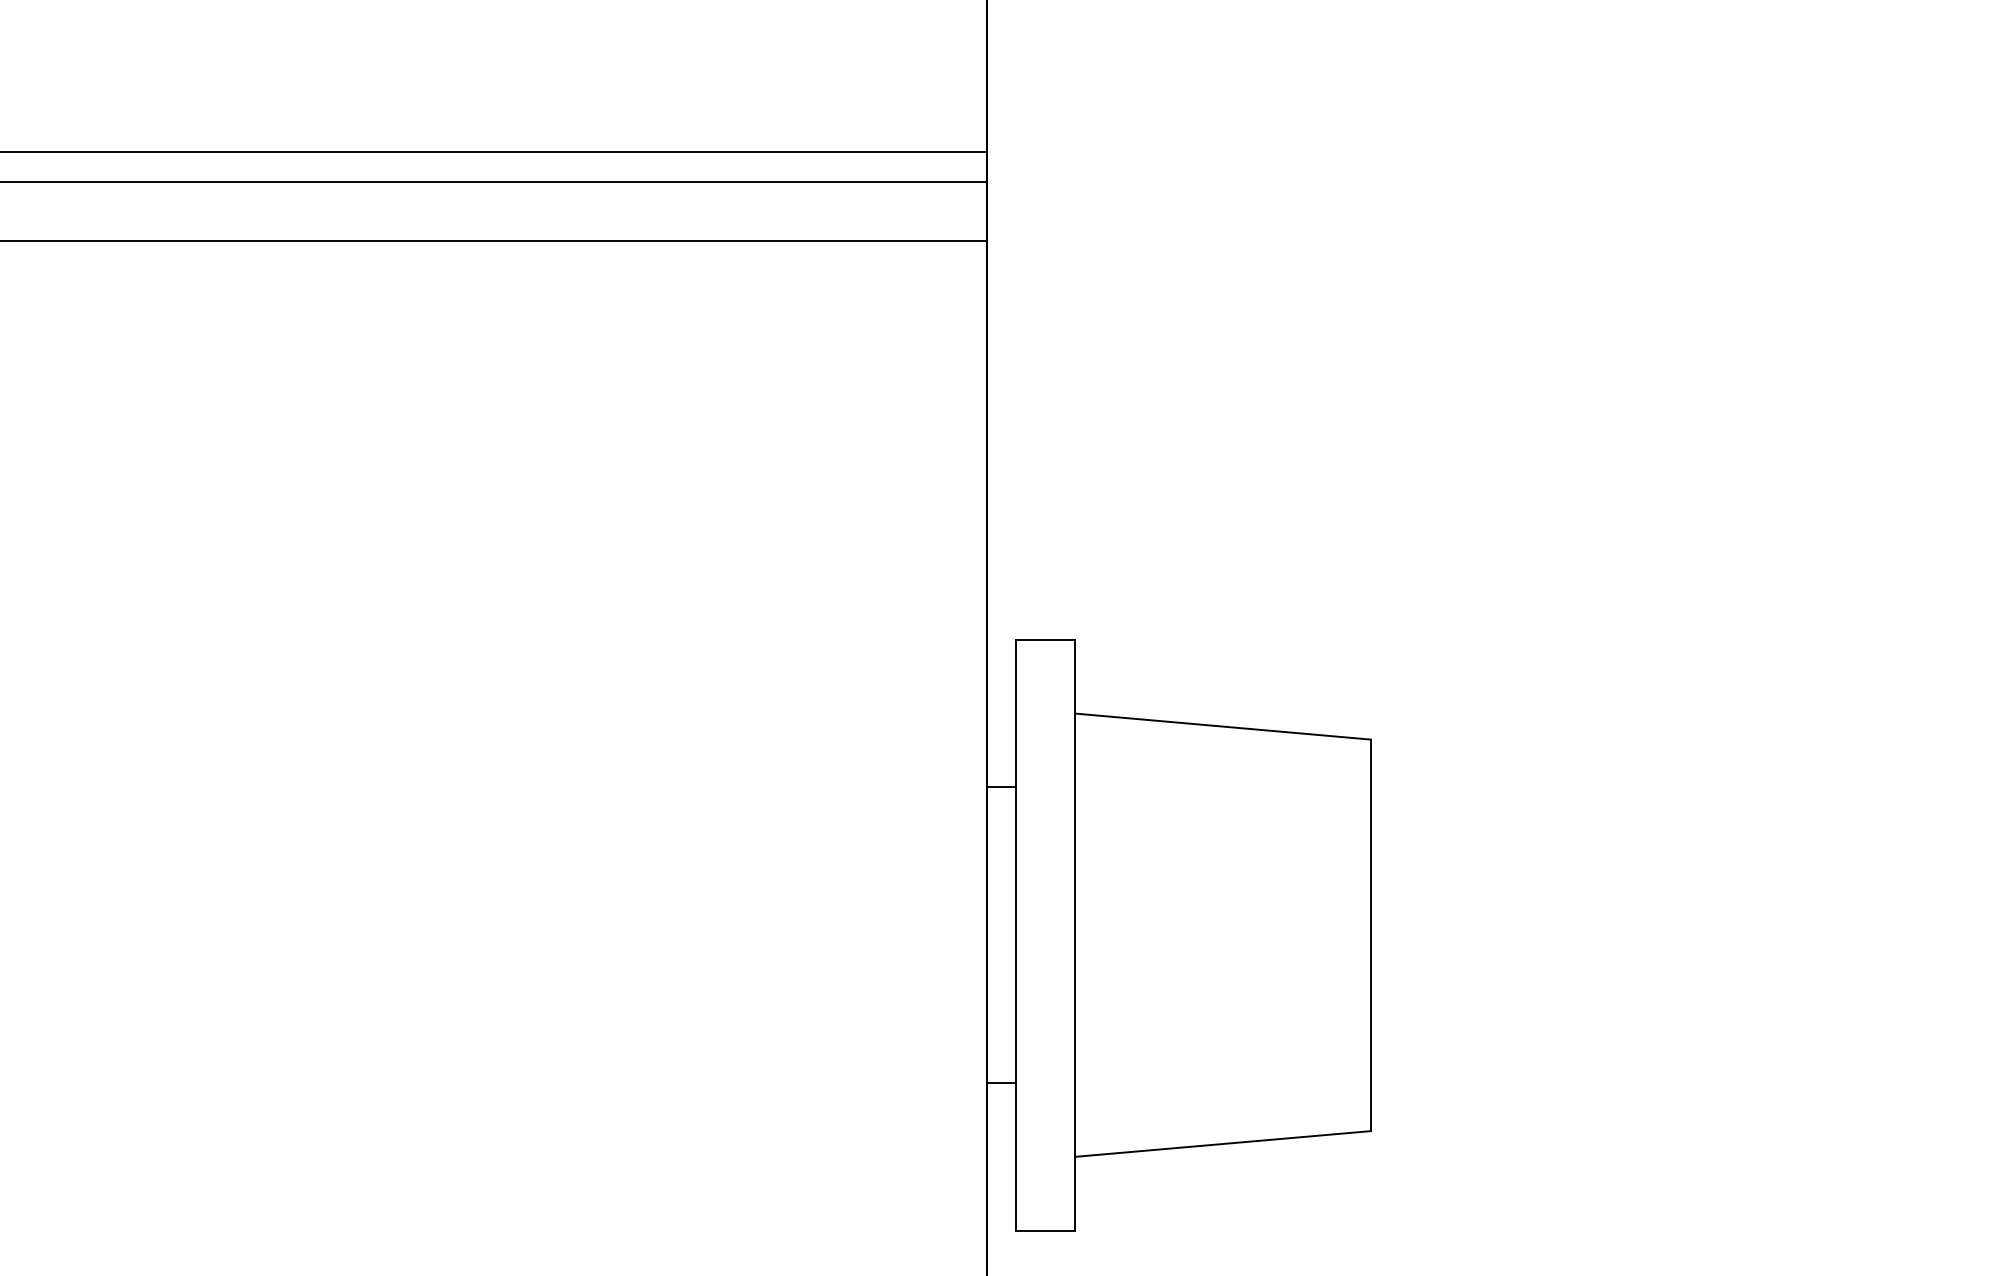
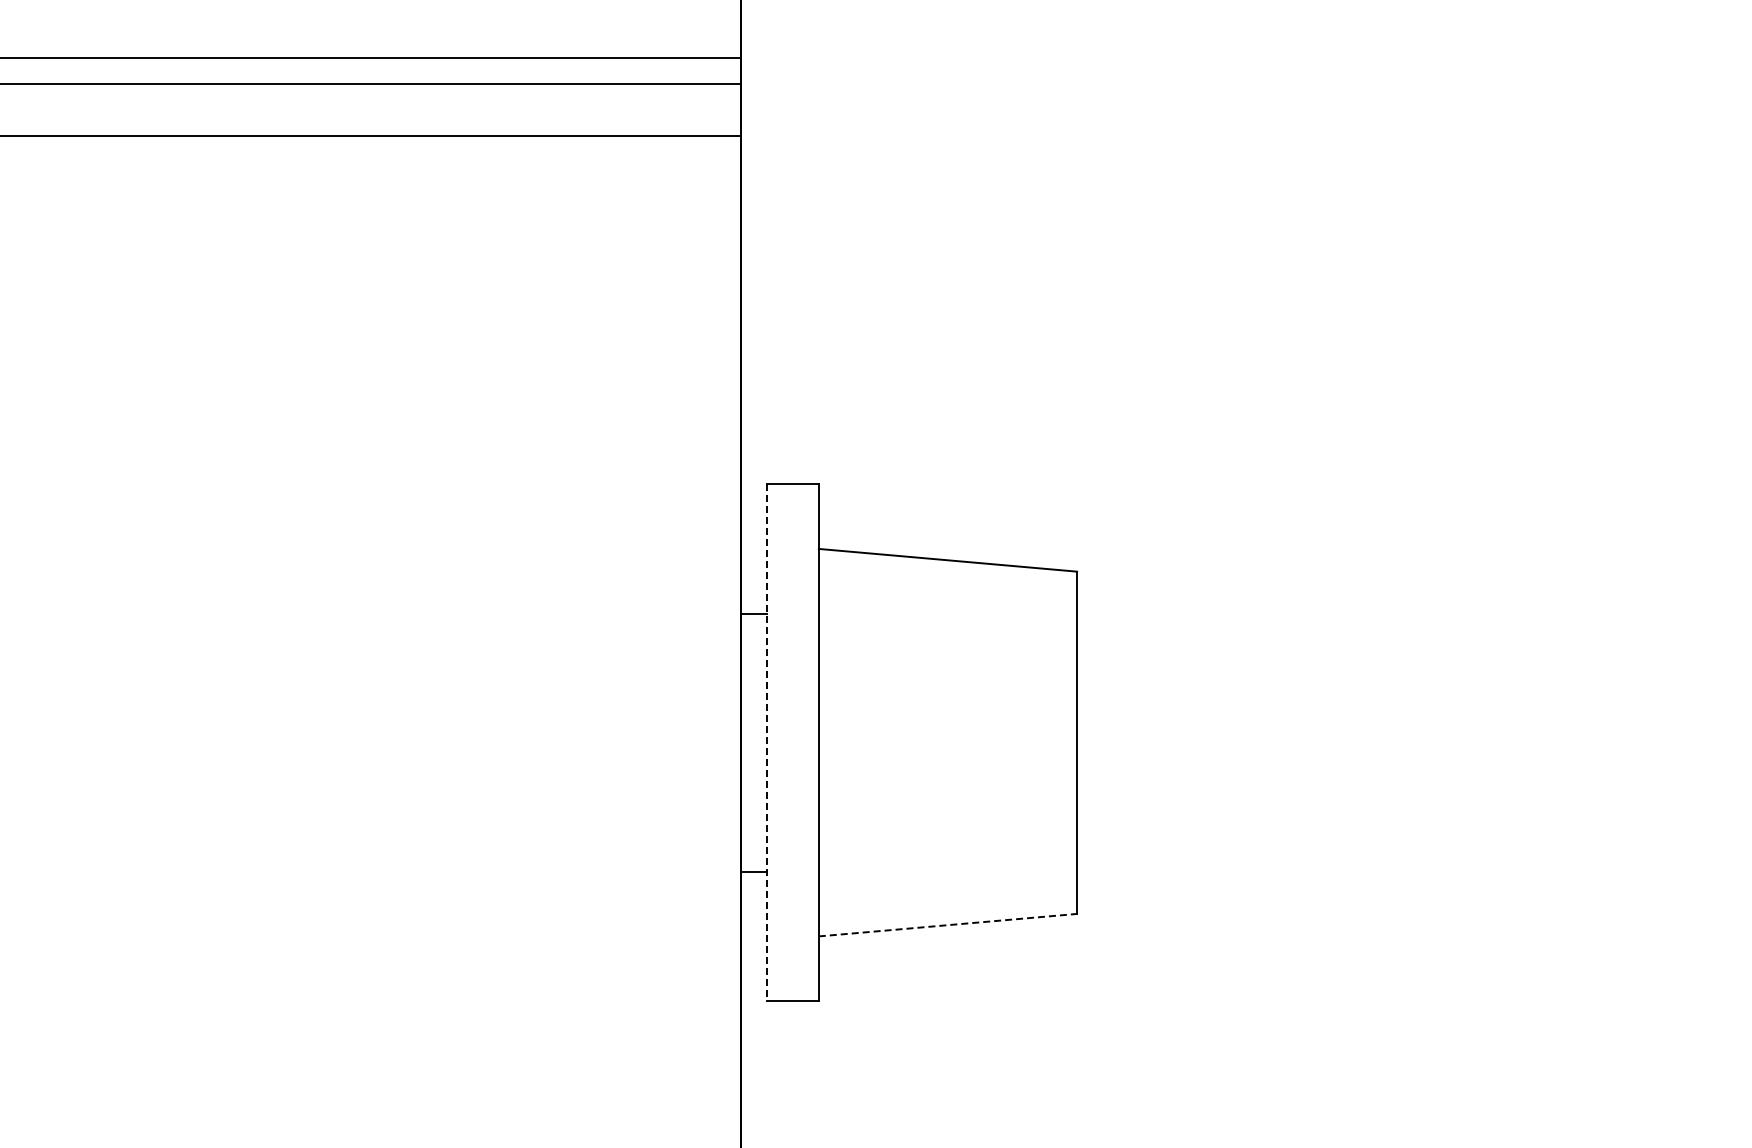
line: (1016, 936) -> (767, 743), solid -> dashed
line: (1222, 1144) -> (947, 925), solid -> dashed

